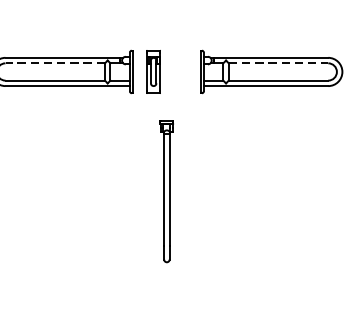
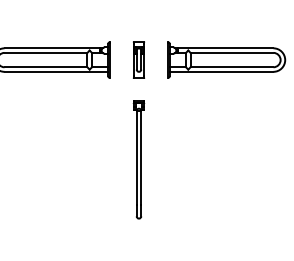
line: (54, 62) -> (45, 52), dashed -> solid
line: (279, 62) -> (232, 52), dashed -> solid
part: (153, 71) -> (138, 59), moved

